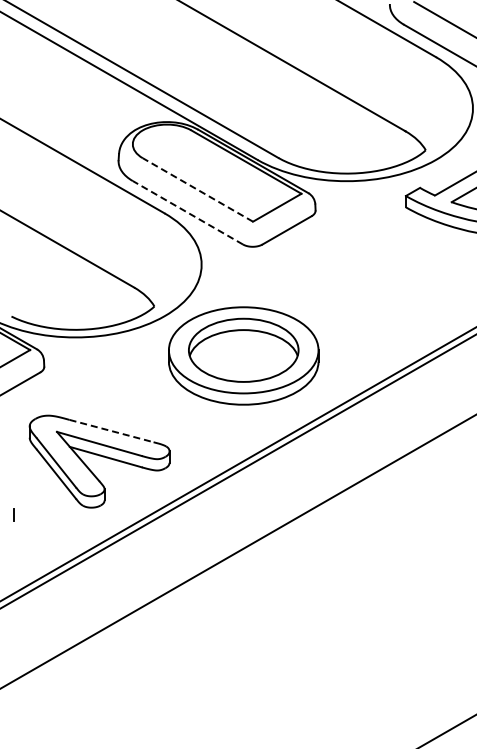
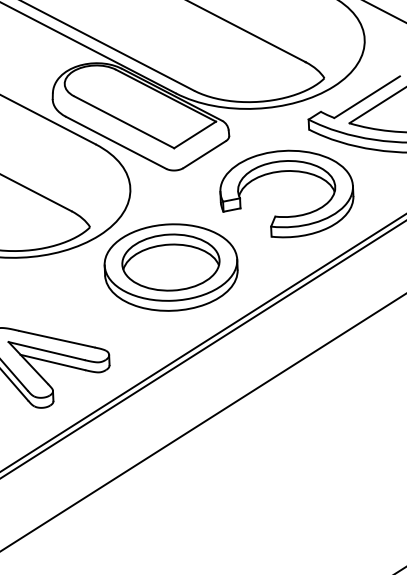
line: (197, 189) -> (123, 121), dashed -> solid
line: (187, 212) -> (115, 142), dashed -> solid
part: (377, 253) -> (285, 171), added
line: (112, 431) -> (57, 339), dashed -> solid

